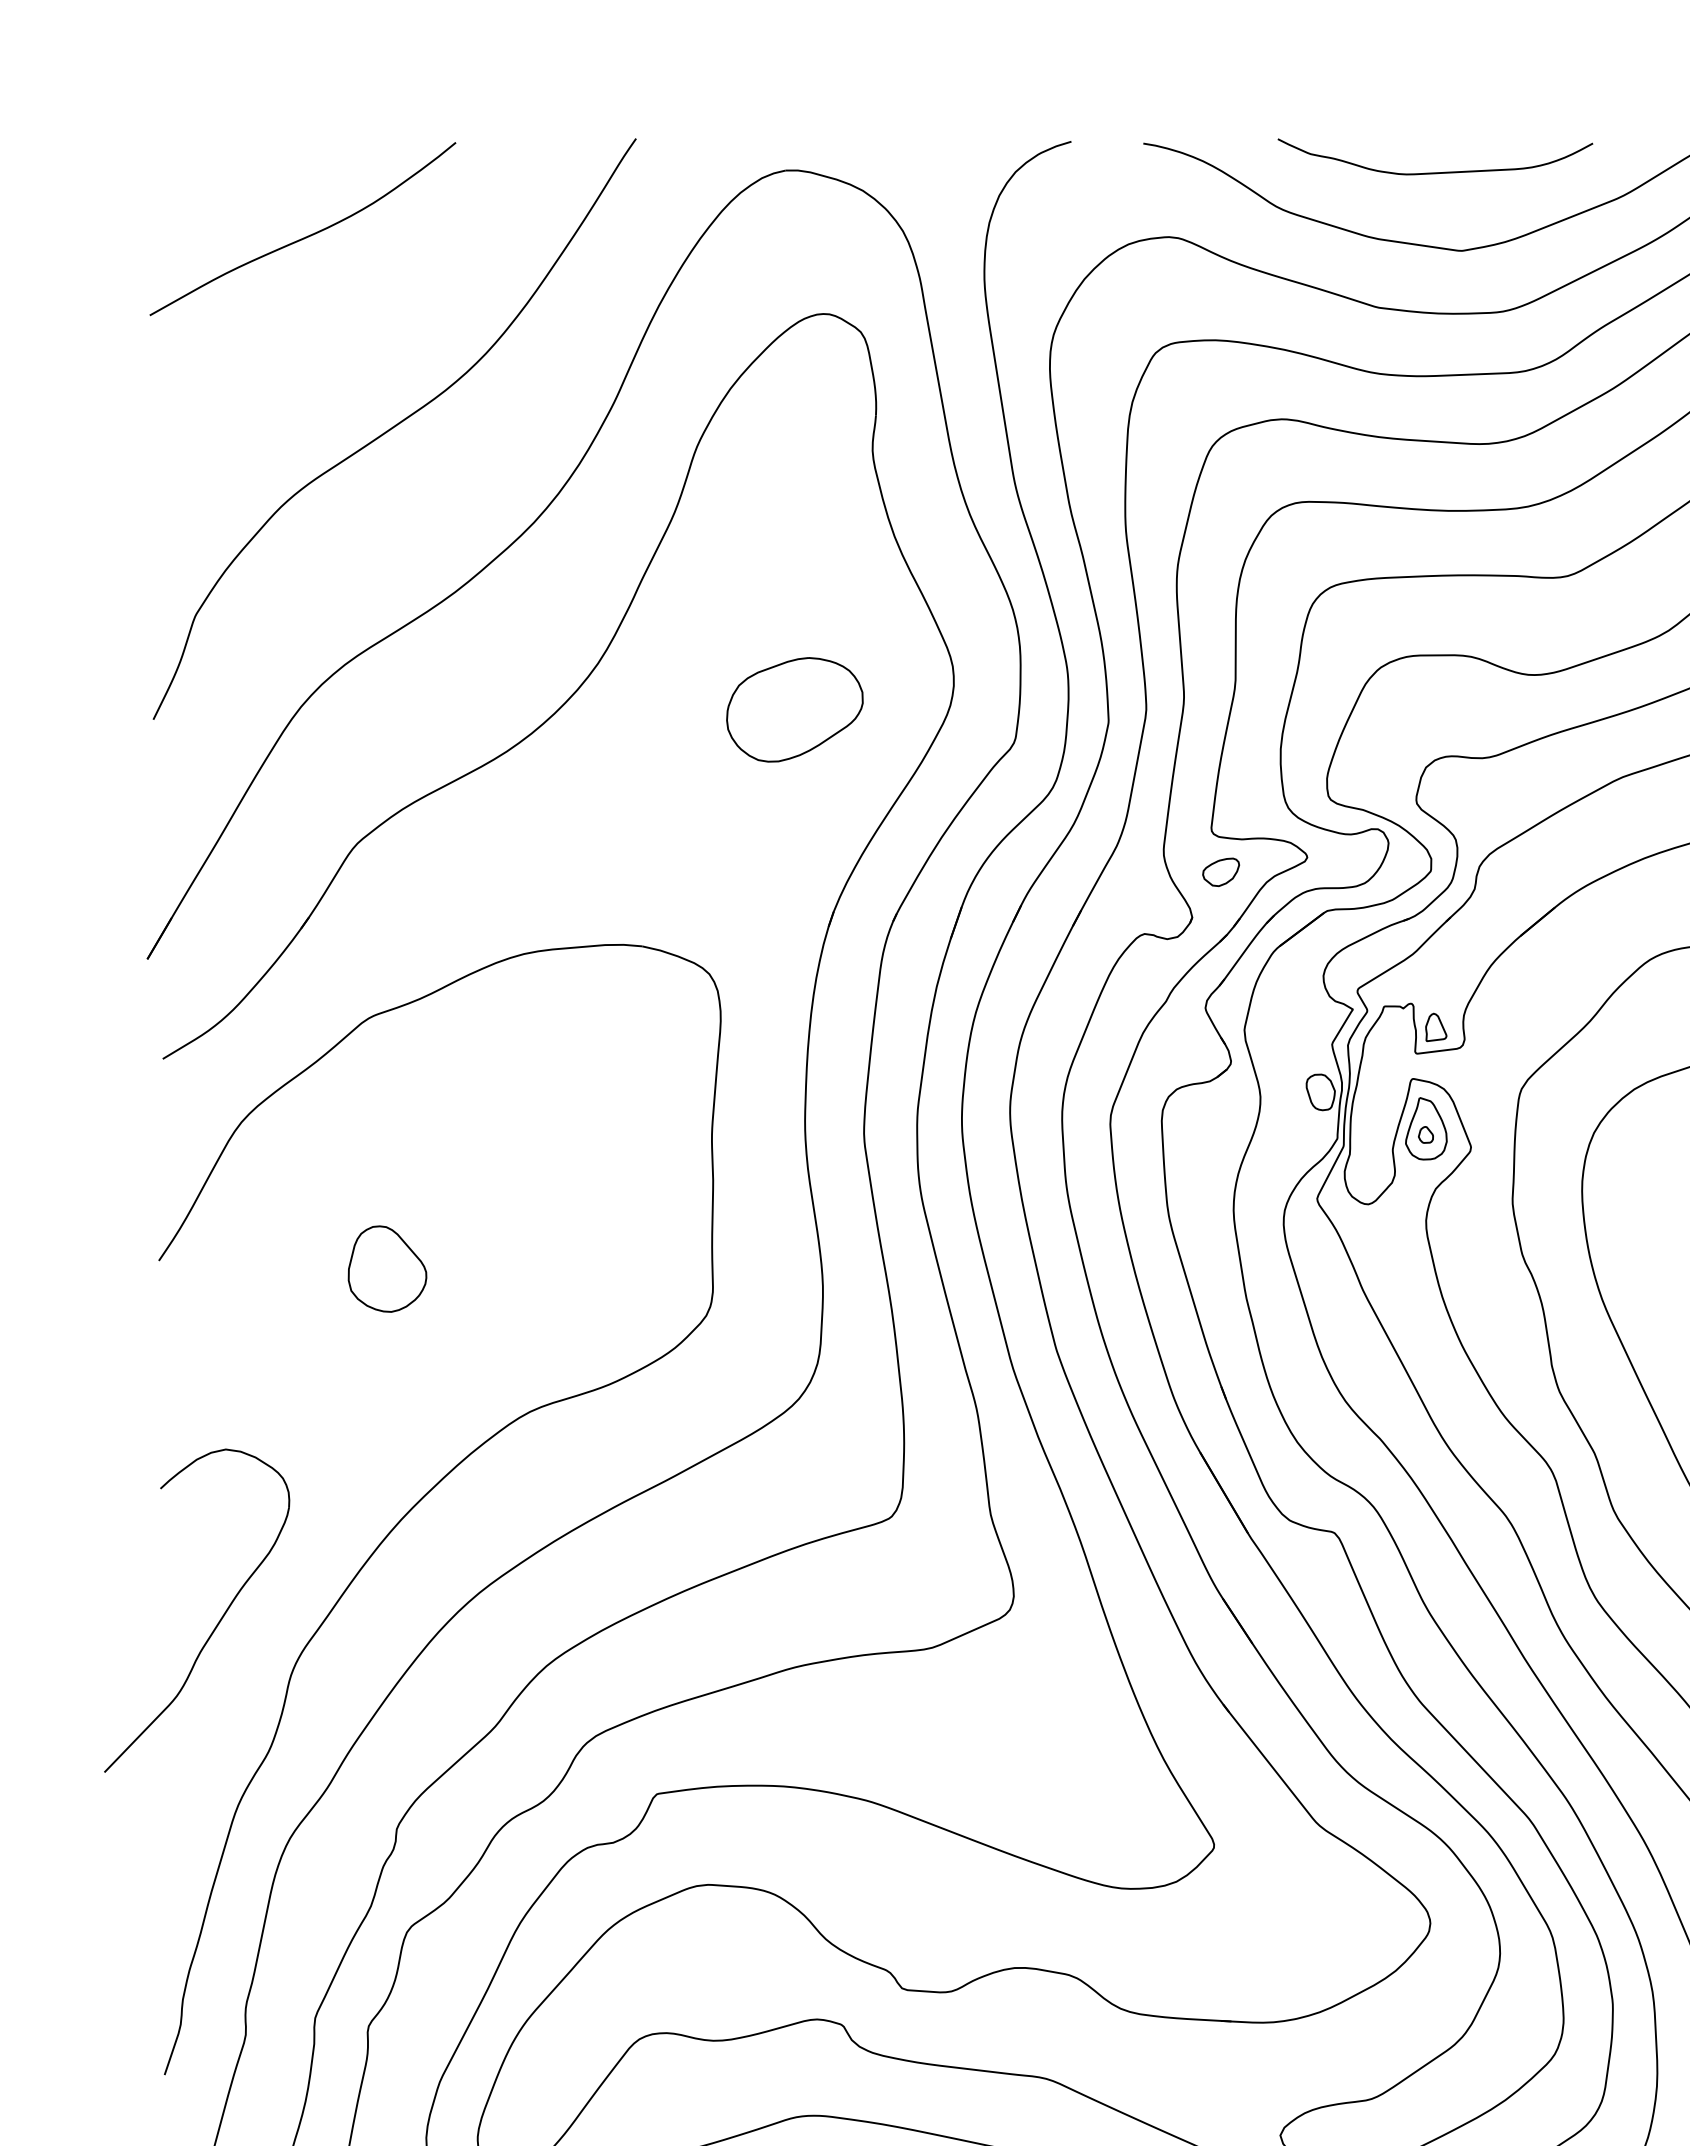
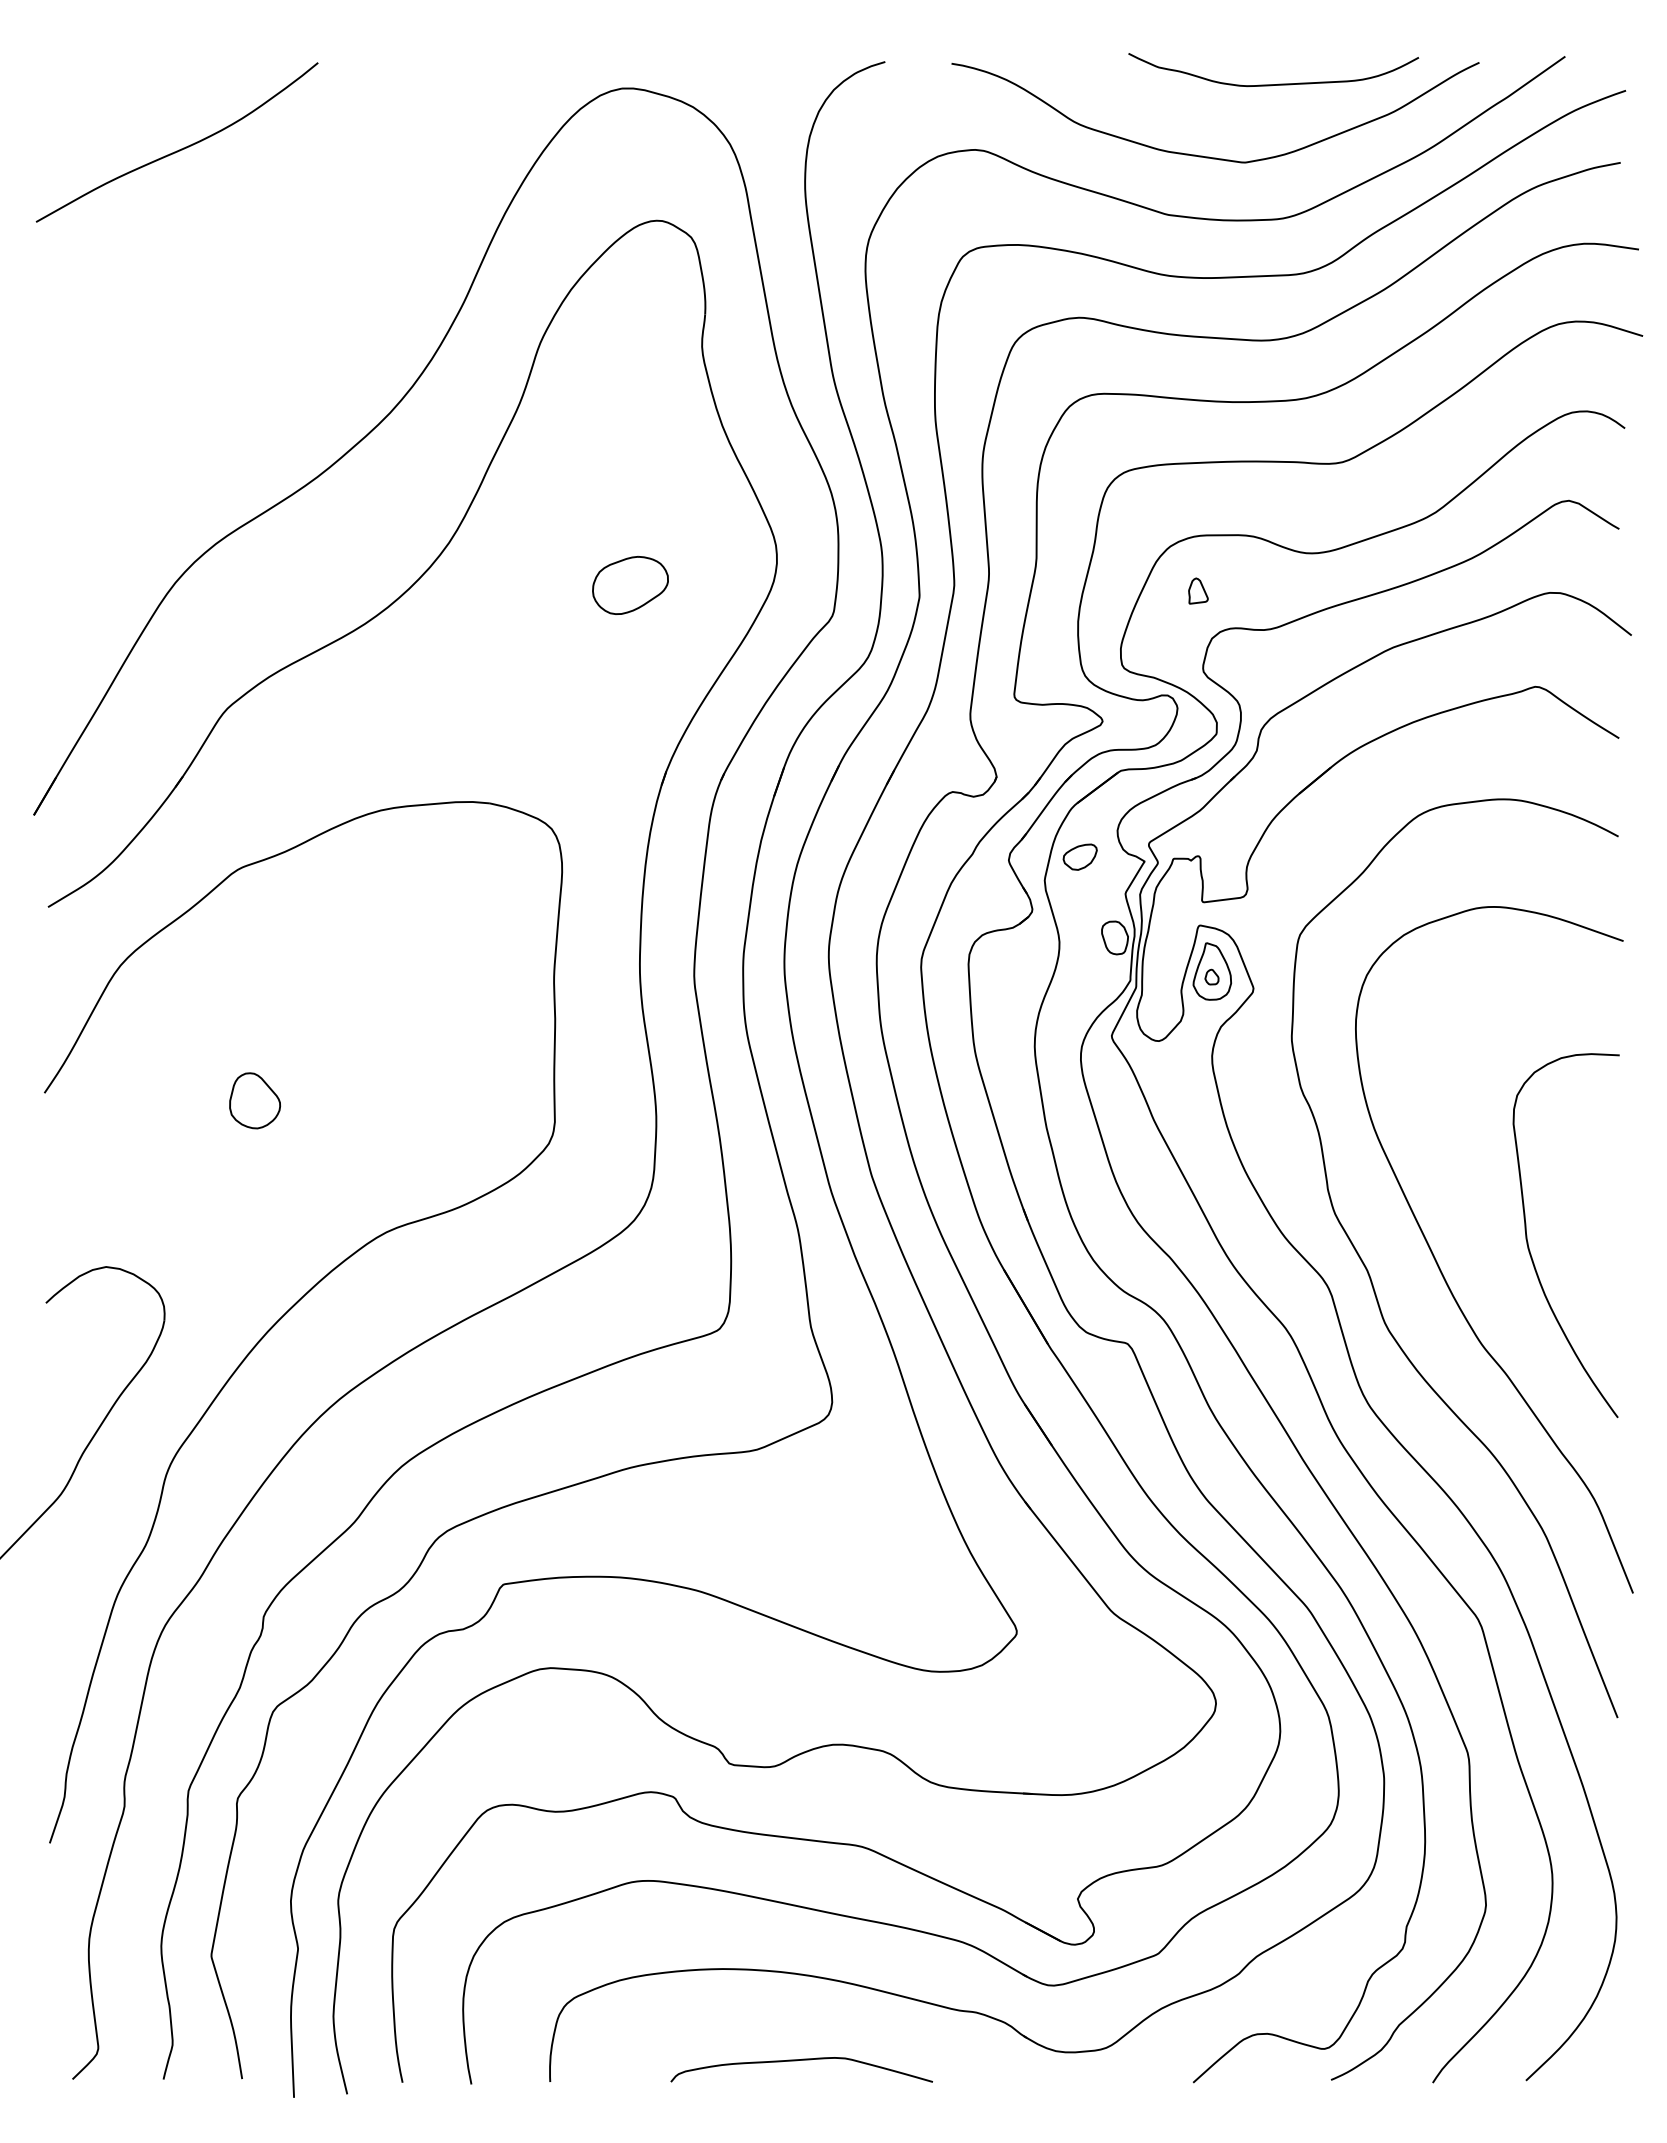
curve: (1440, 171) -> (1278, 83), moved
curve: (394, 427) -> (261, 325), removed
part: (794, 709) -> (630, 585), size x0.6
part: (1220, 871) -> (1079, 856), moved
part: (1436, 1026) -> (1198, 590), moved
part: (386, 1268) -> (254, 1100), size x0.7

